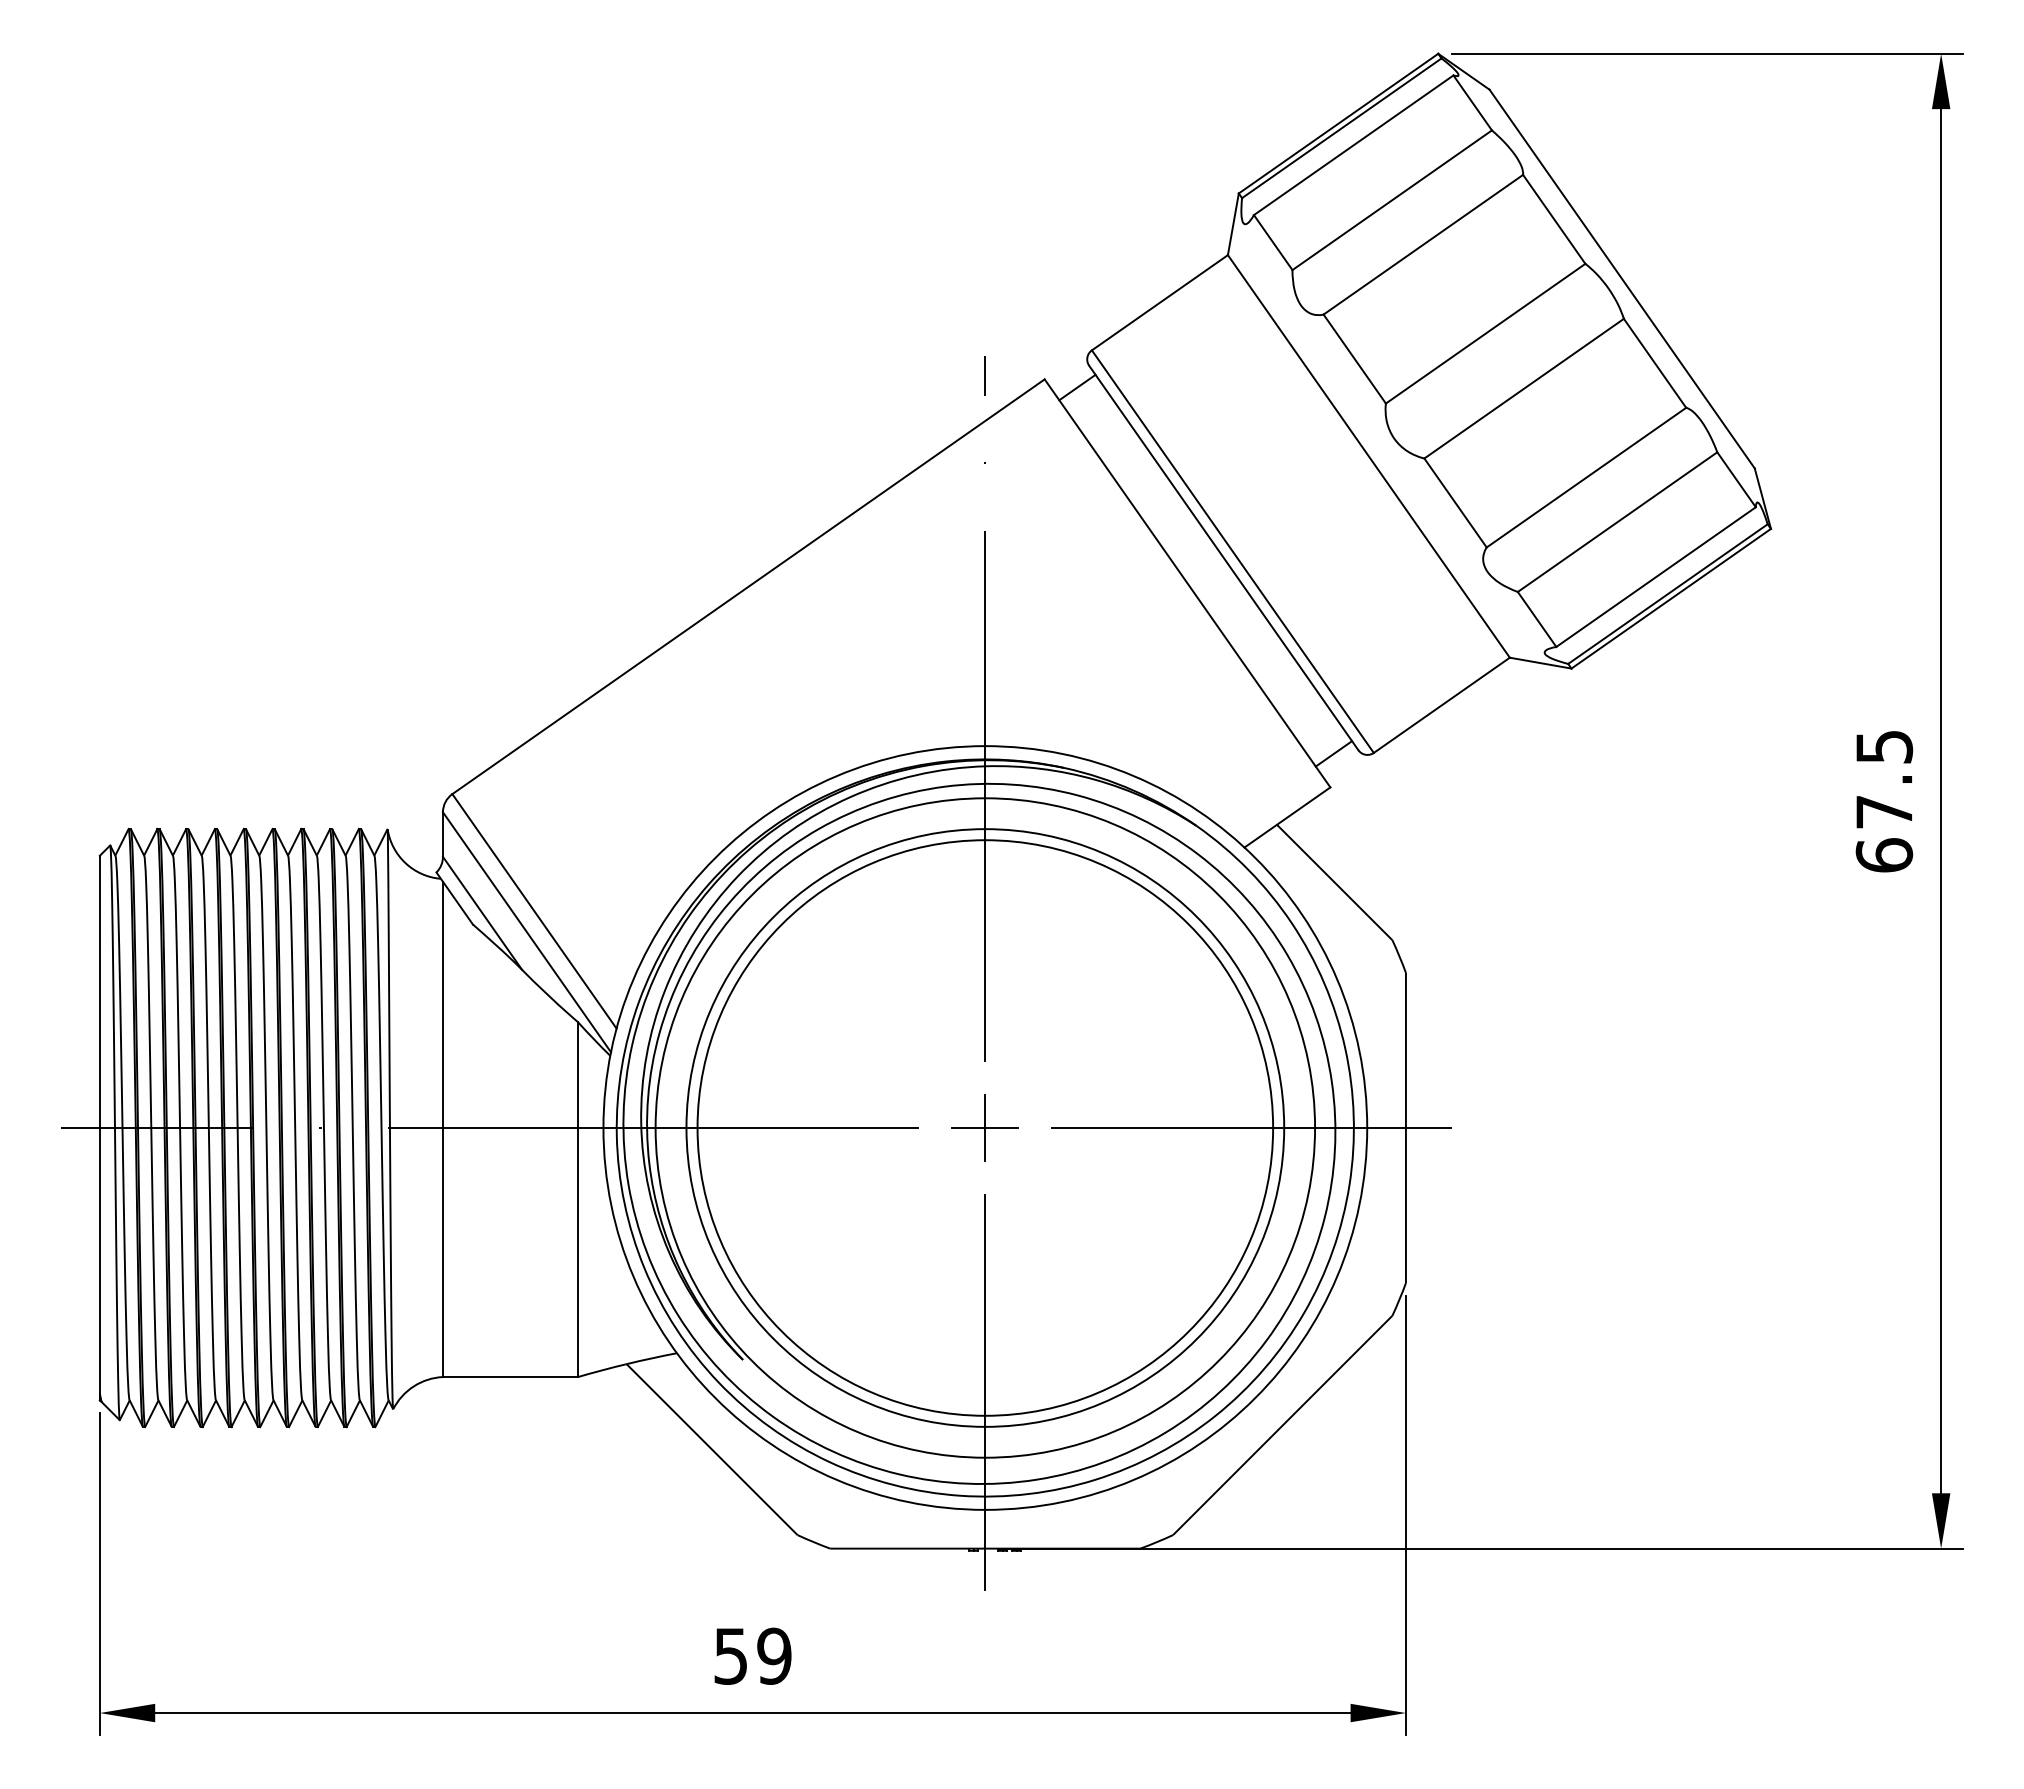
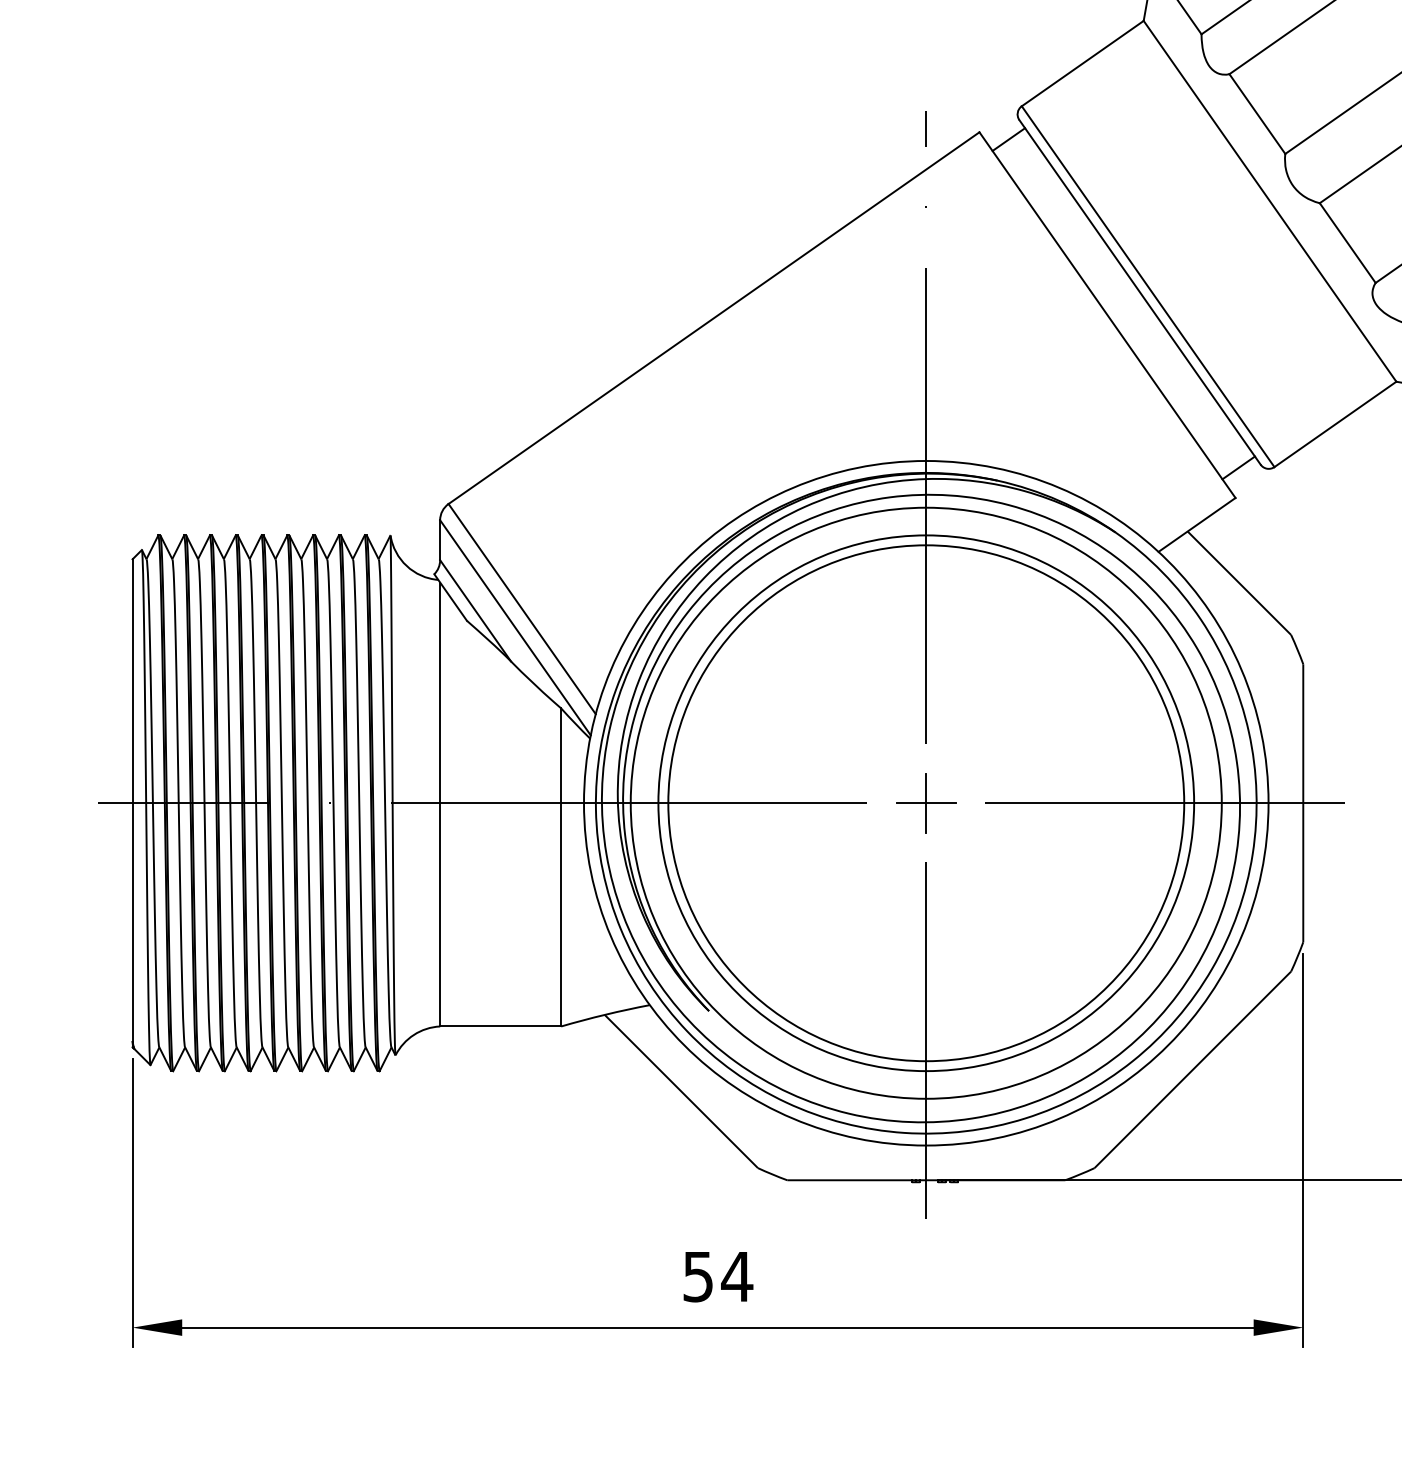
text: (774, 1655) -> (737, 1276), 59 -> 54

